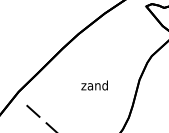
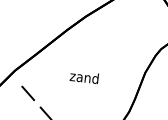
text: (94, 85) -> (84, 77), moved

